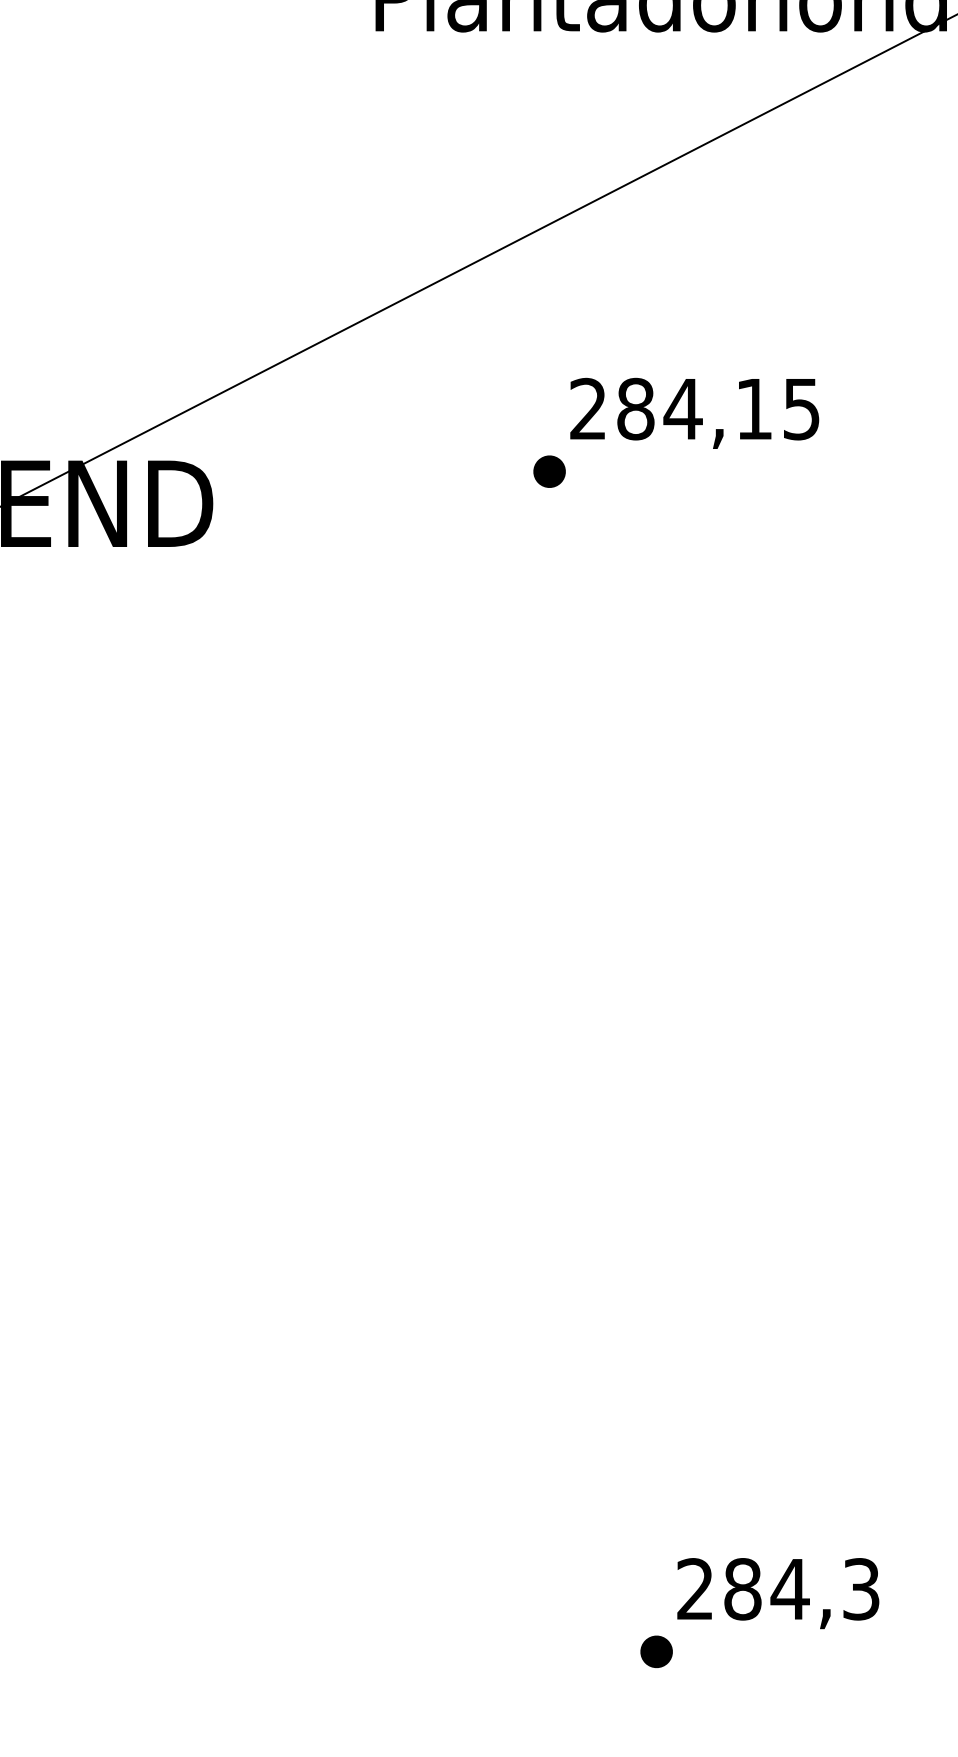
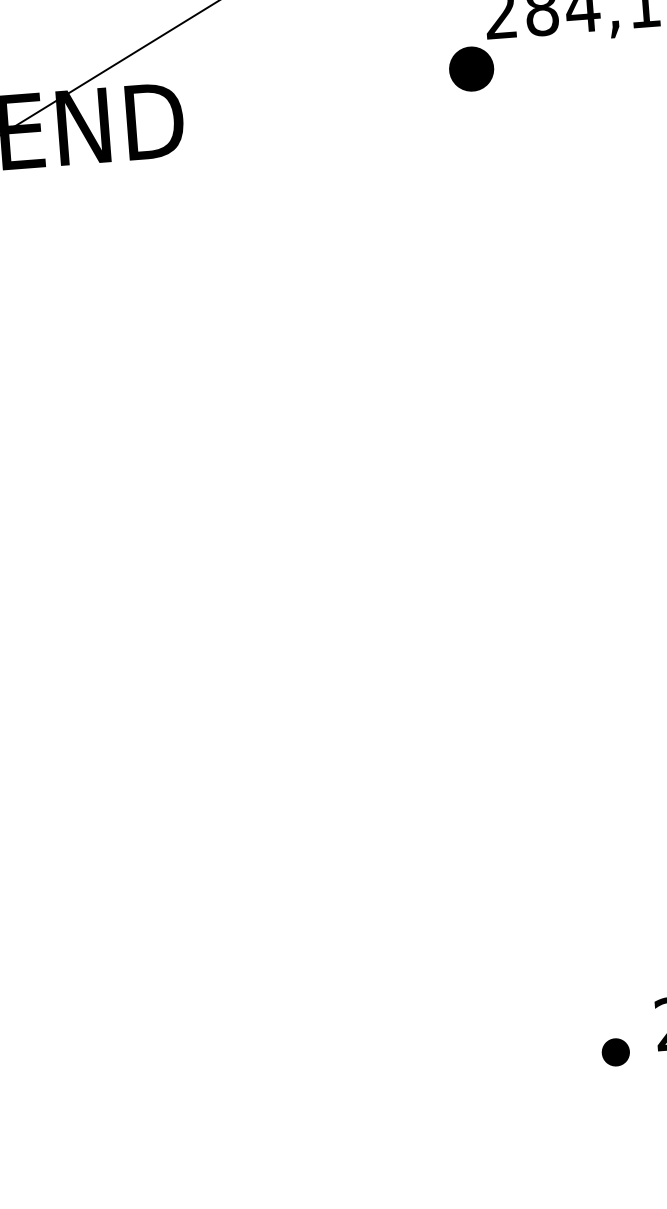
part: (549, 471) -> (471, 68), size x1.6
part: (656, 1651) -> (615, 1052), moved

